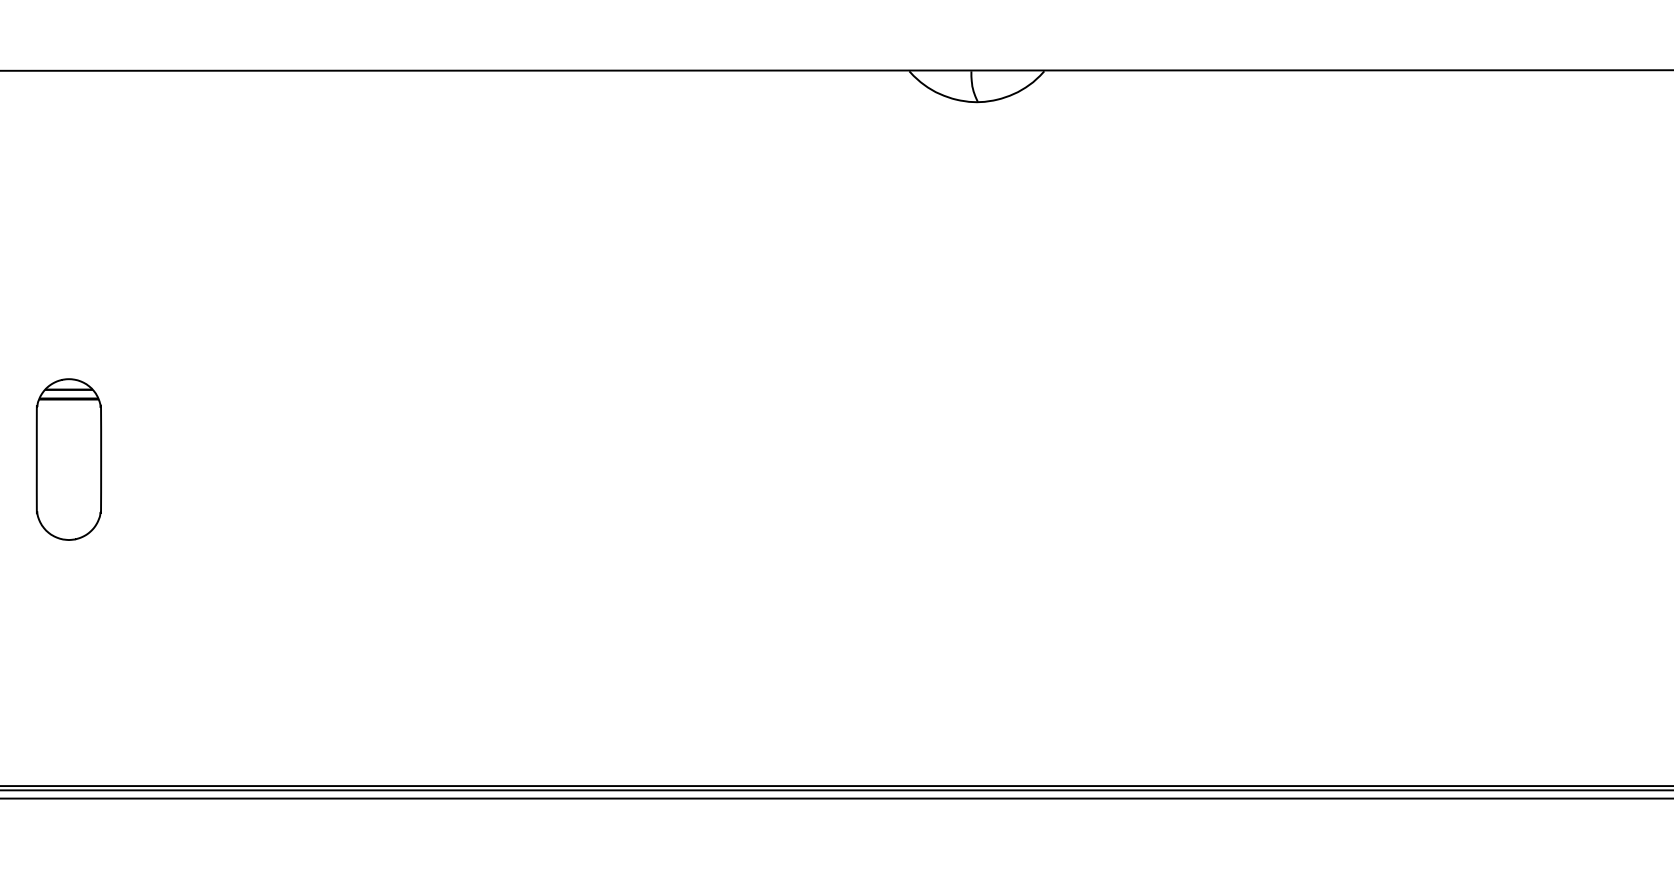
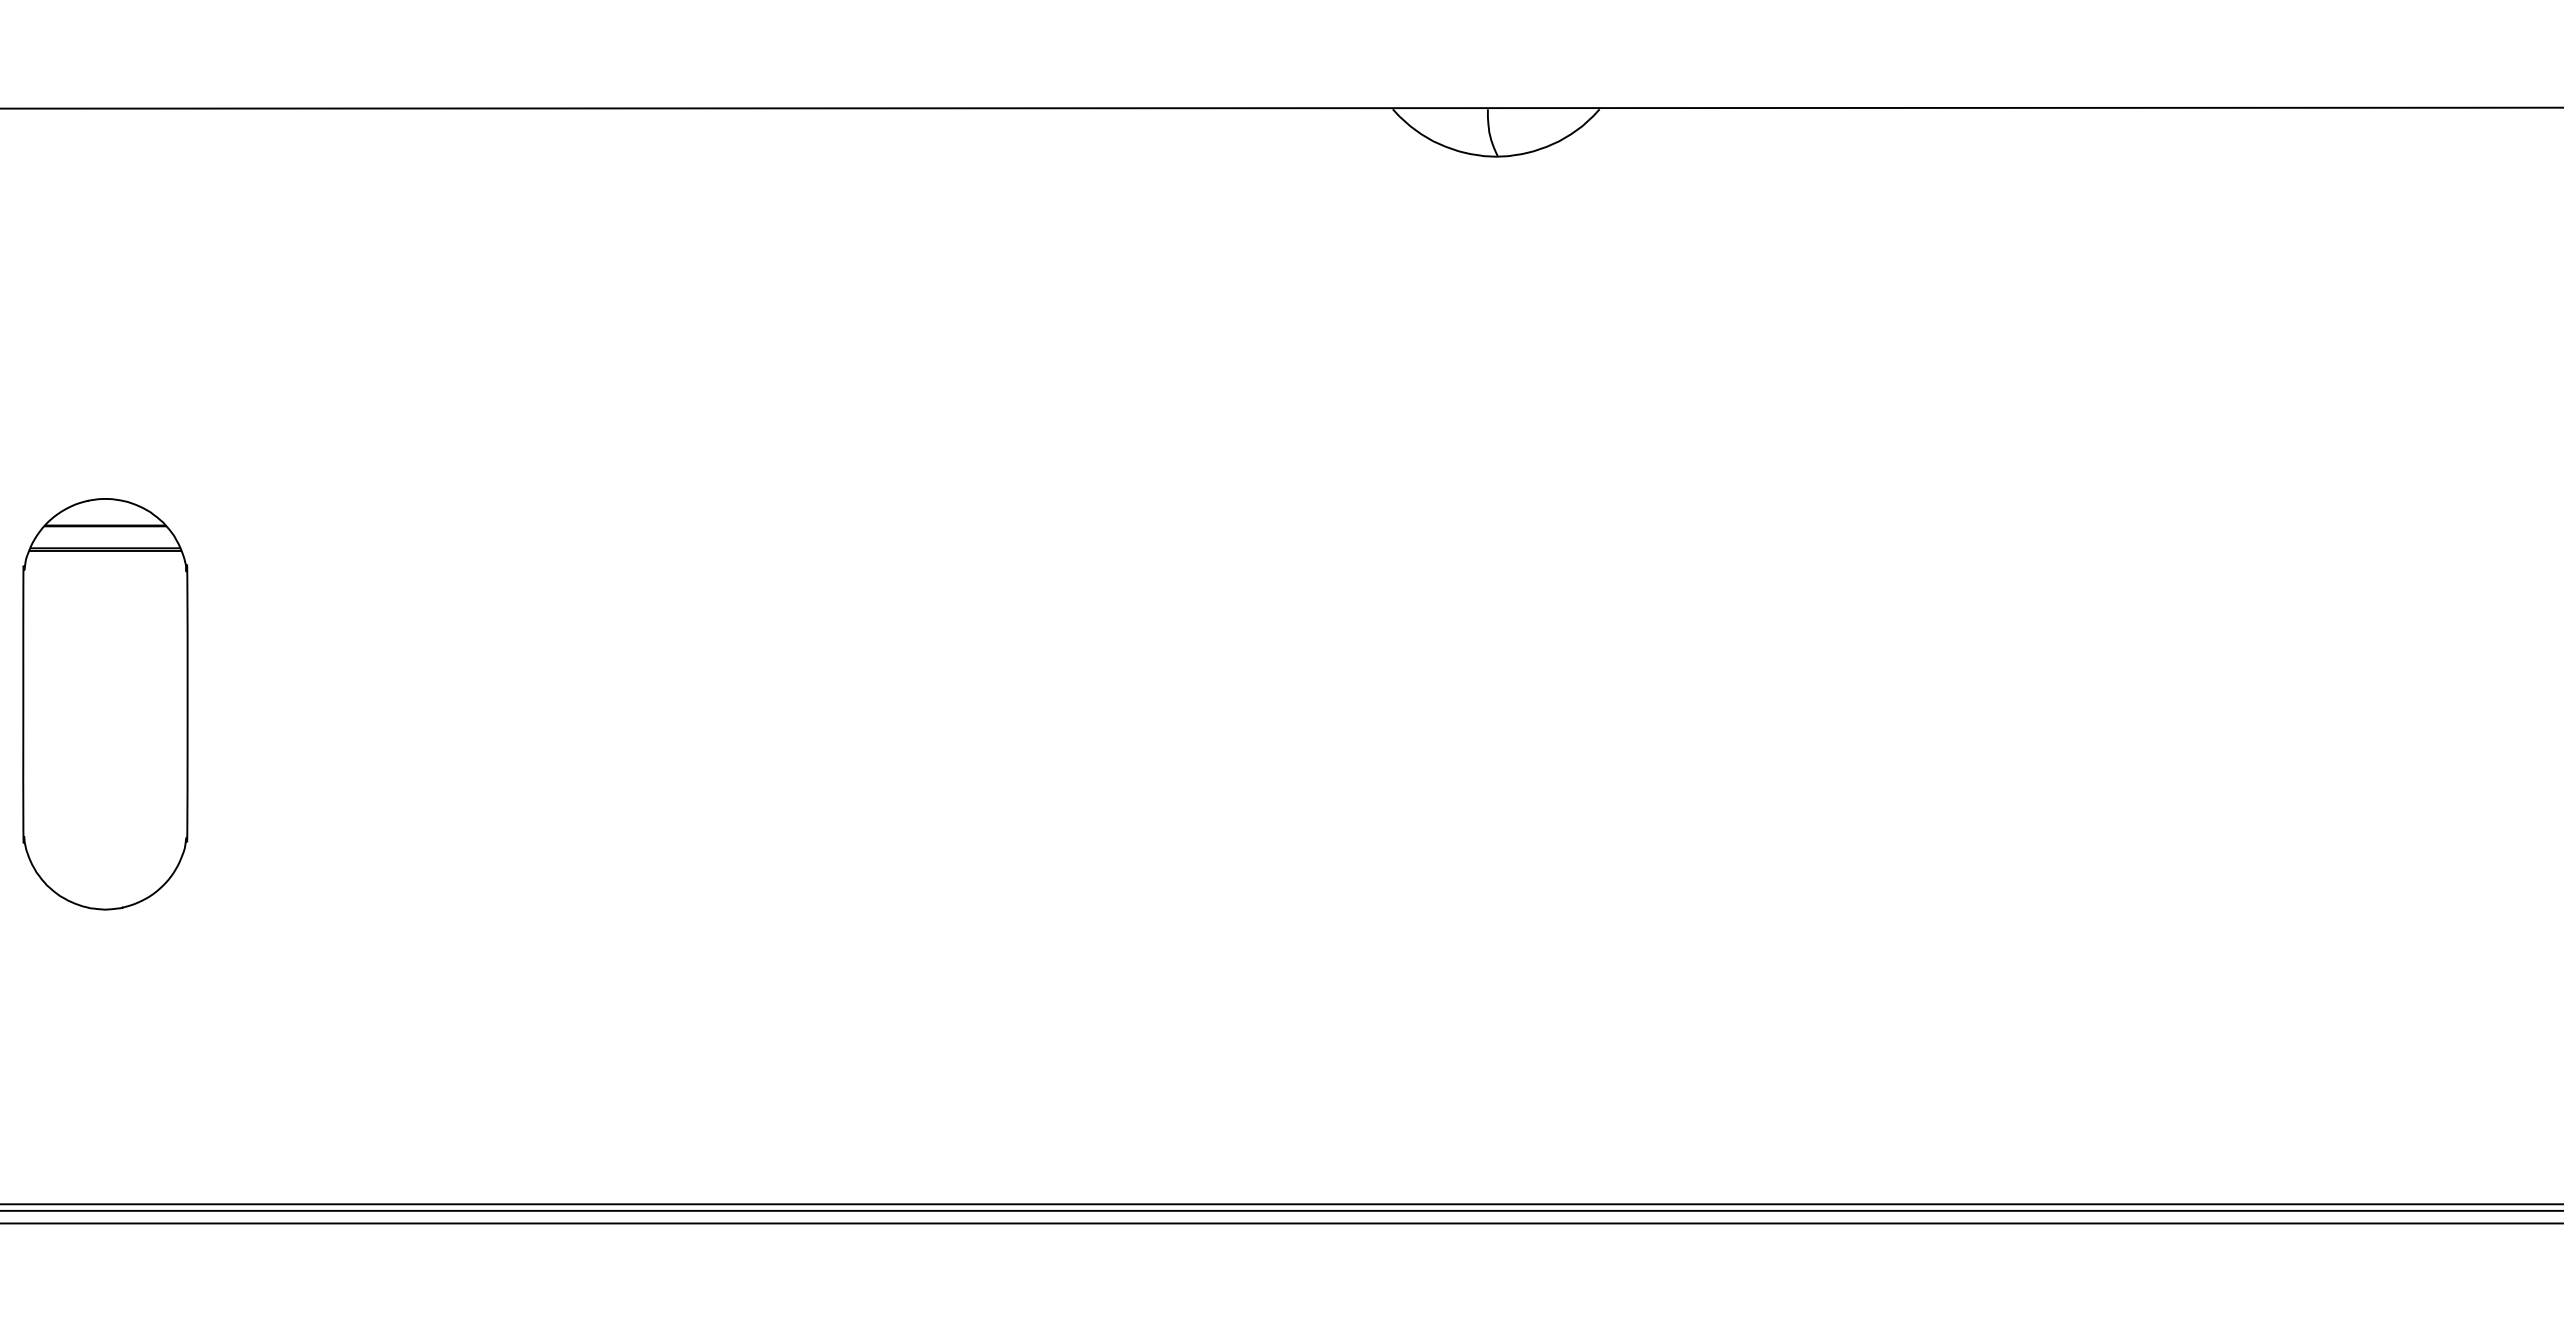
part: (68, 459) -> (104, 704), size x1.67

